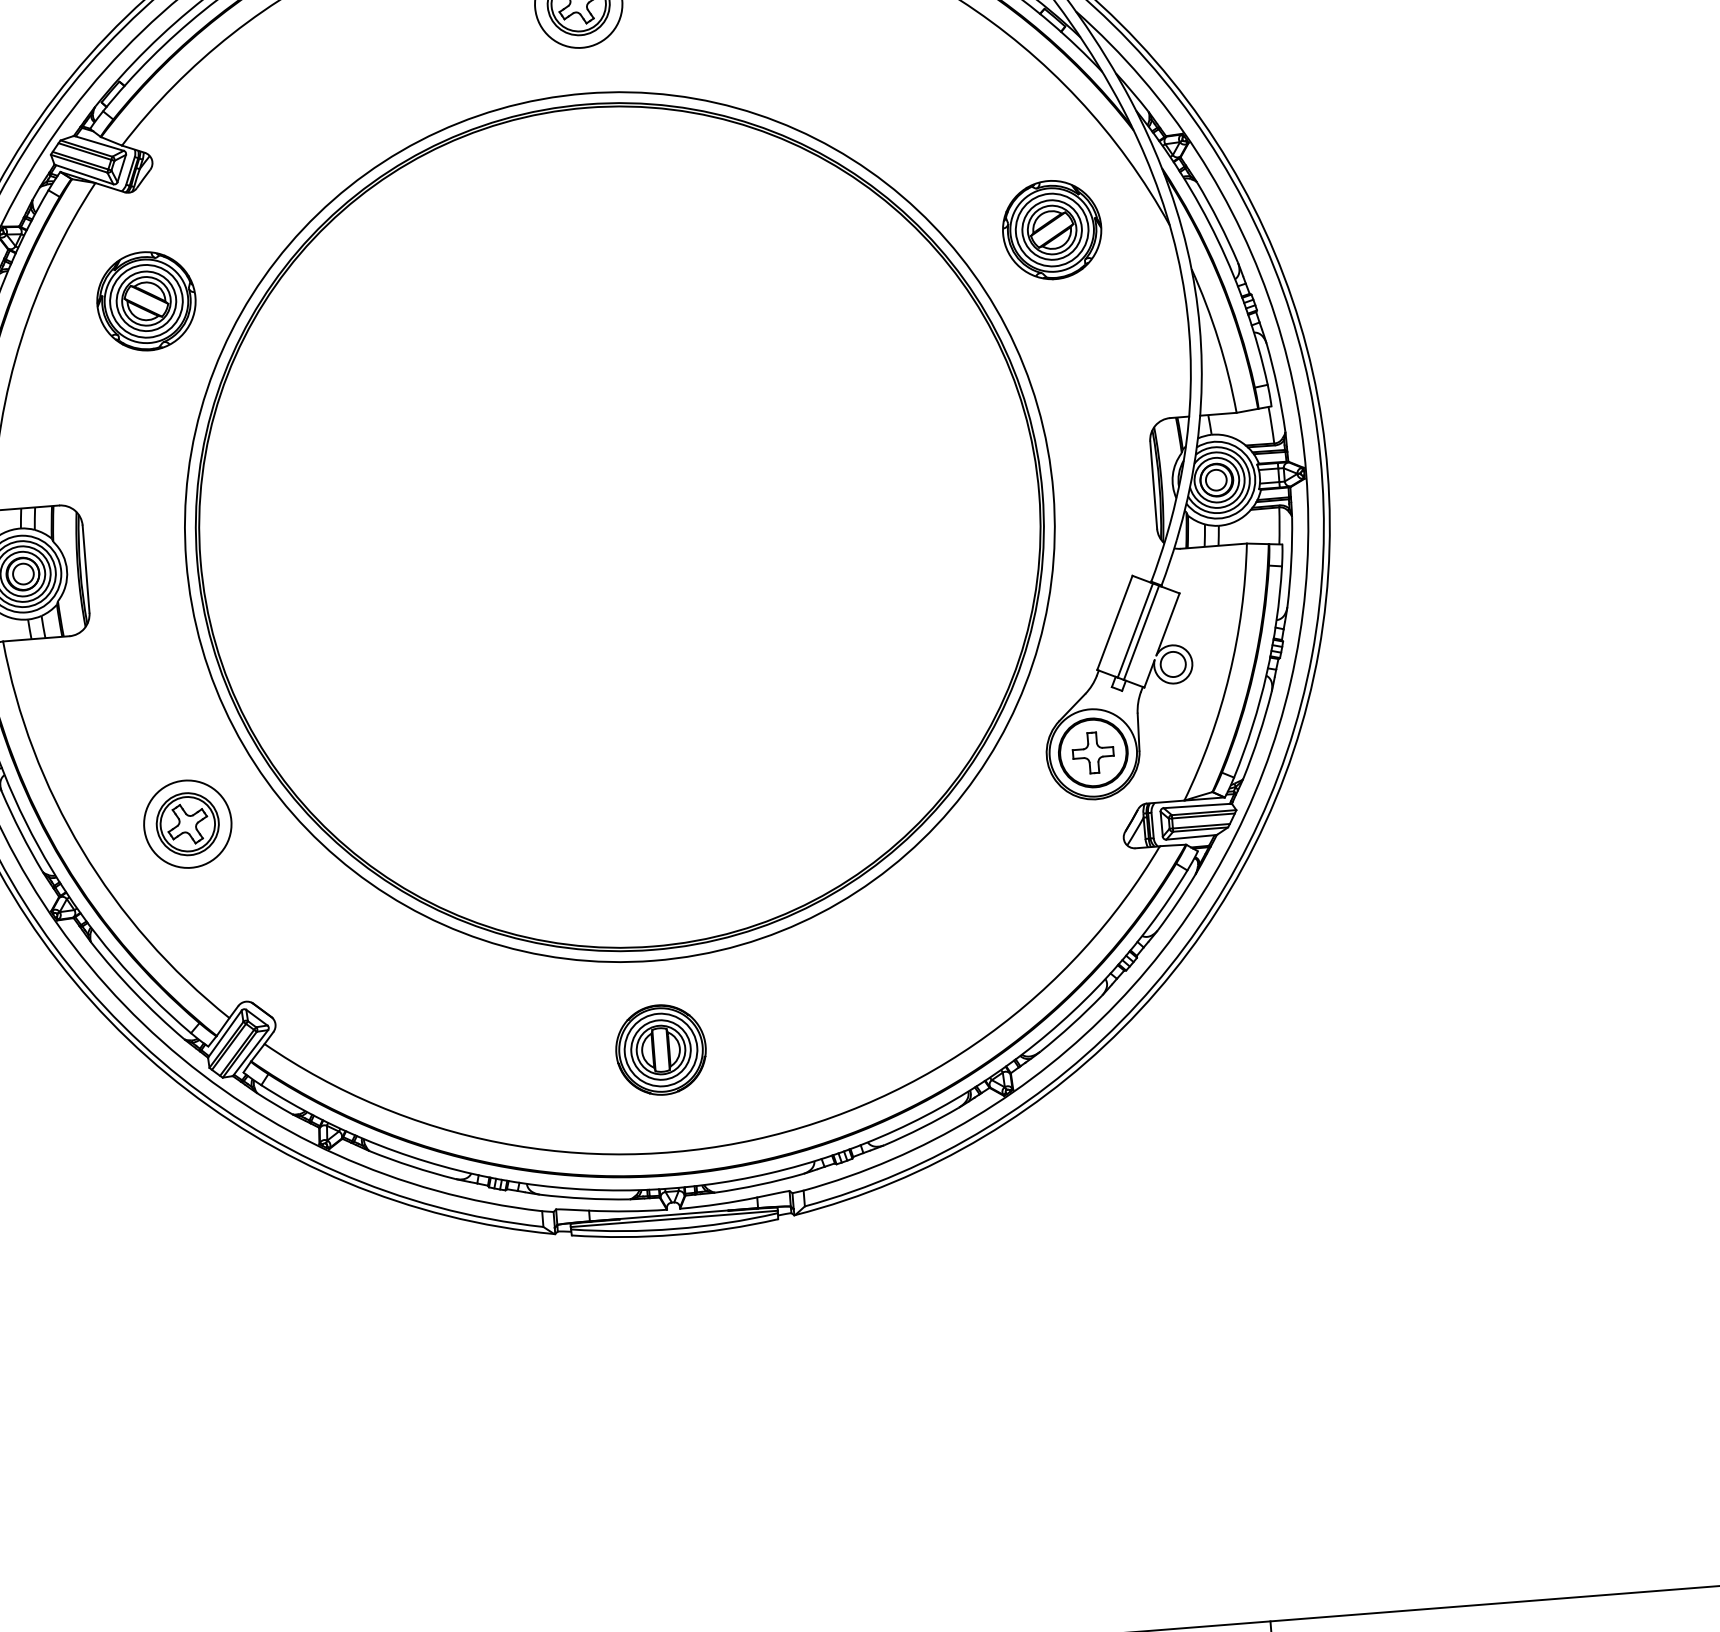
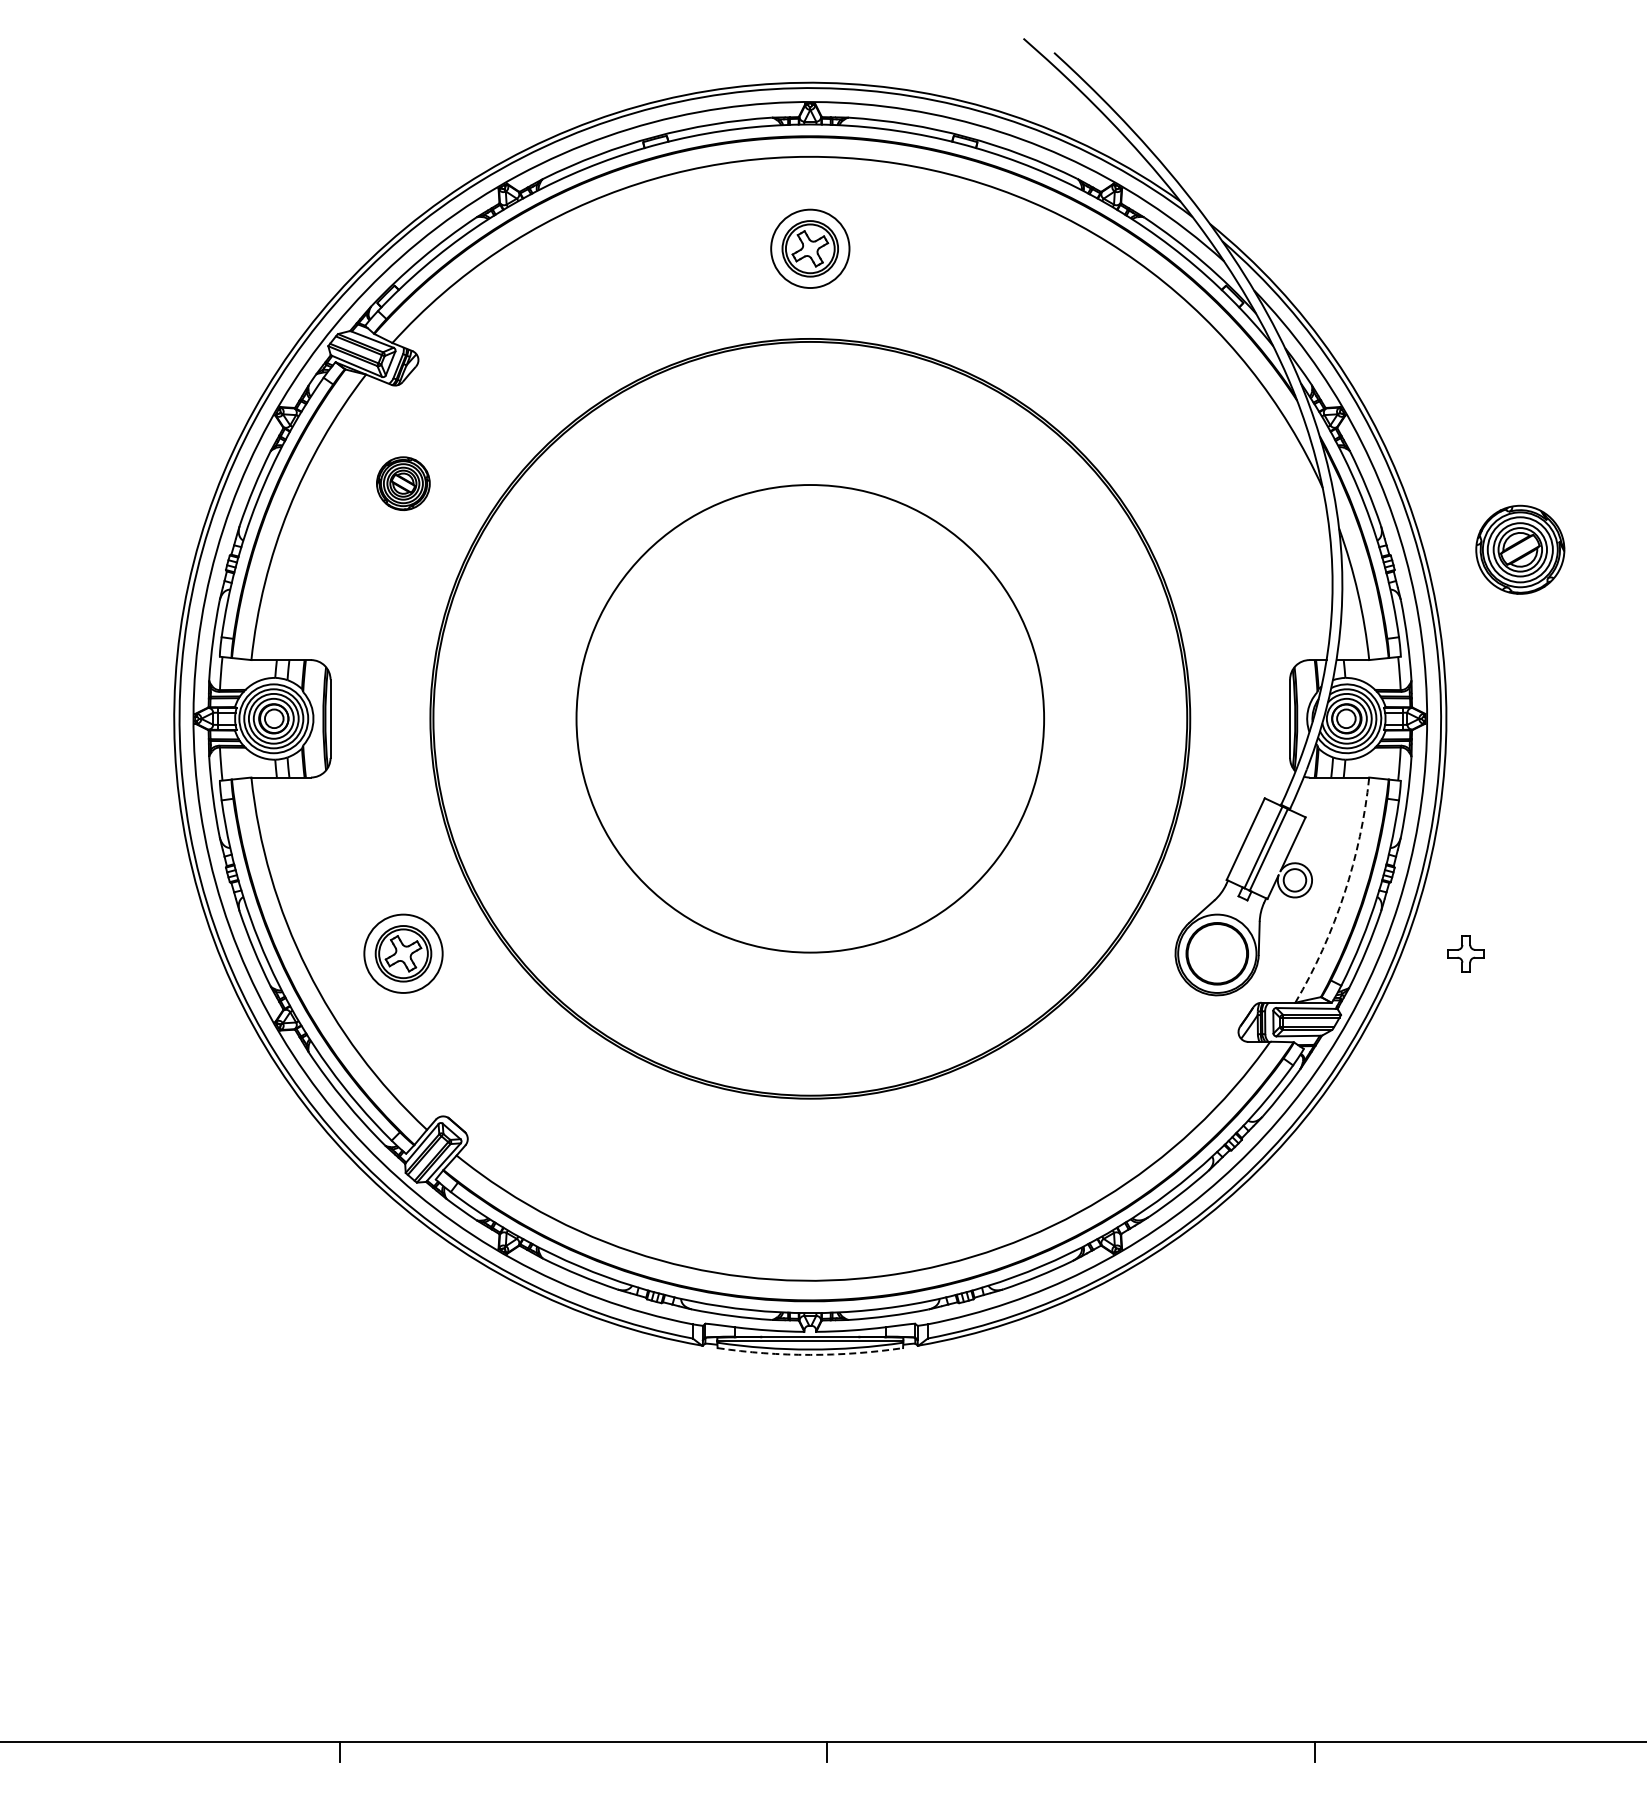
part: (1052, 229) -> (1520, 549), moved
part: (146, 300) -> (403, 483), size x0.6
circle: (620, 526) -> (810, 718), size x0.6
arc: (1229, 675) -> (1344, 894), solid -> dashed
part: (1092, 752) -> (1465, 953), moved
part: (661, 1049) -> (810, 1188), removed
arc: (675, 1234) -> (810, 1354), solid -> dashed

